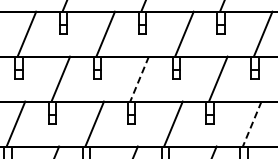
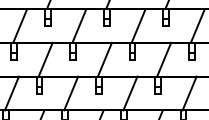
line: (139, 79) -> (104, 60), dashed -> solid
line: (252, 124) -> (189, 93), dashed -> solid

